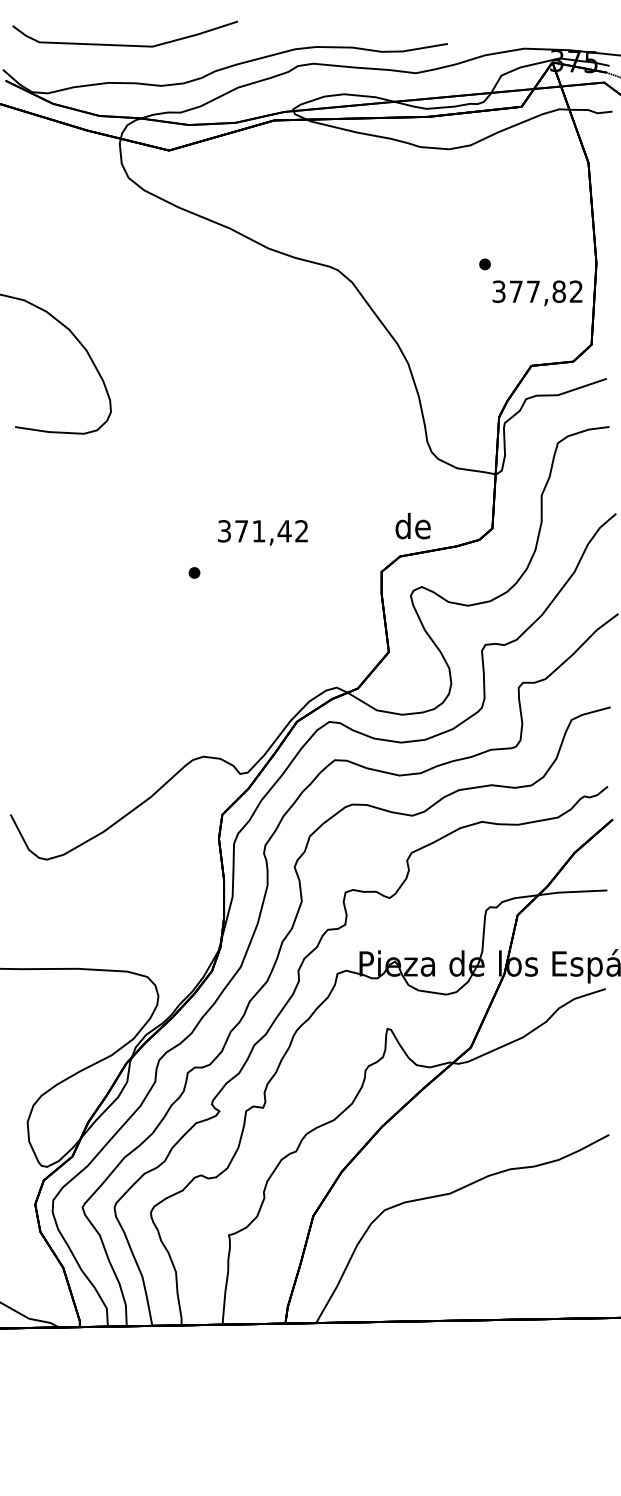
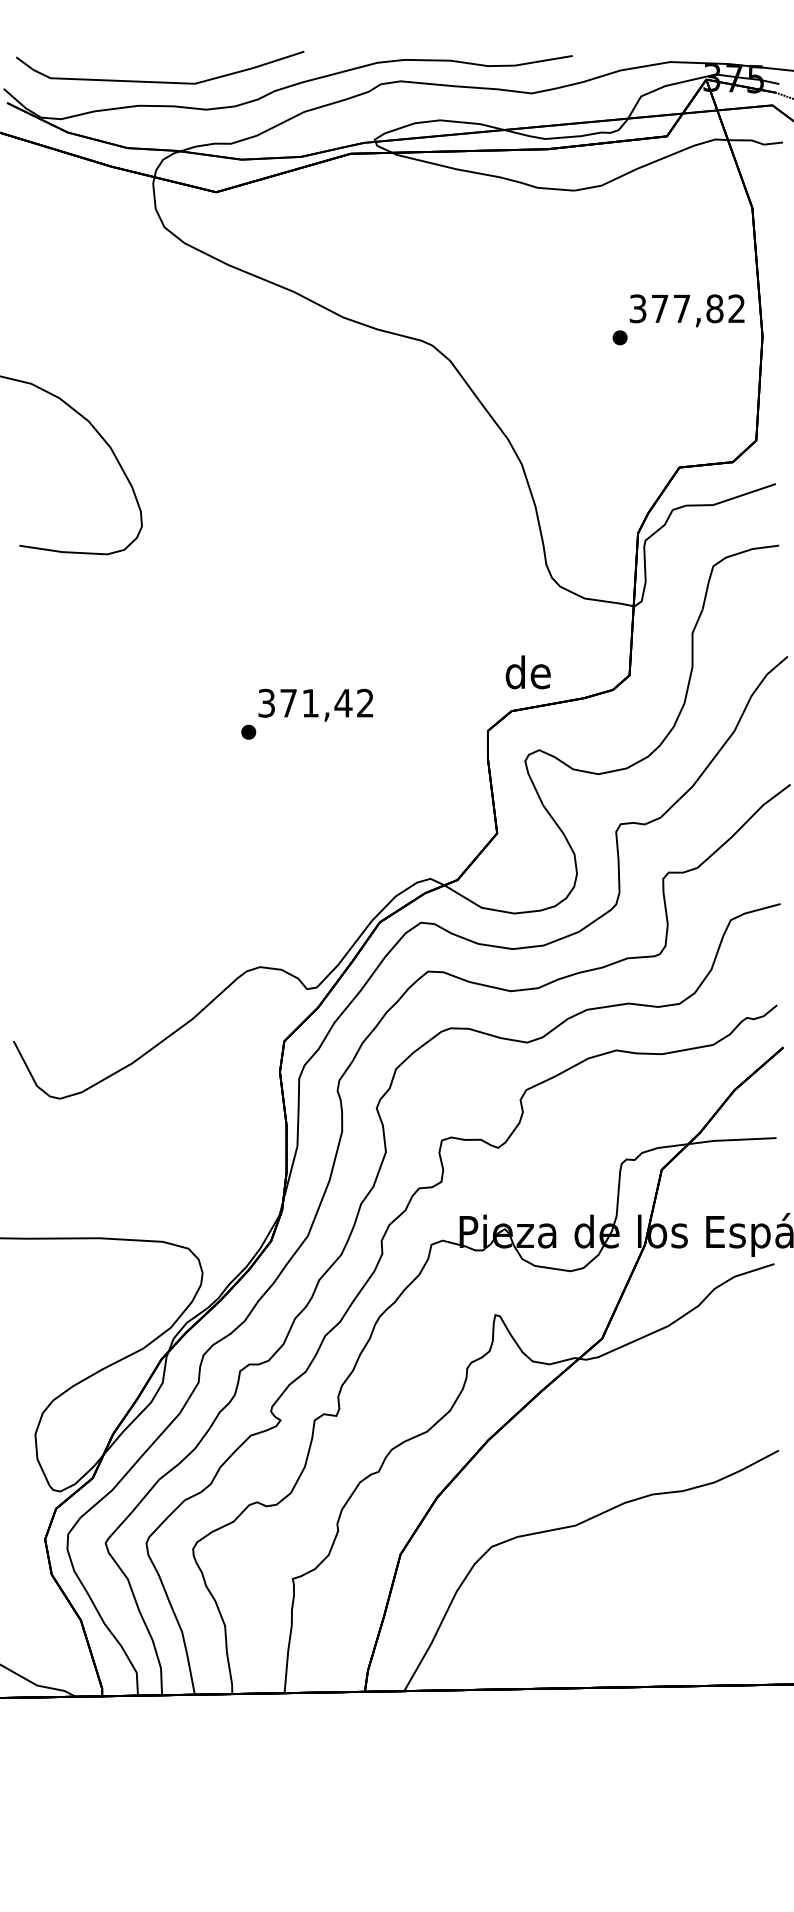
curve: (124, 44) -> (159, 81), moved
text: (537, 293) -> (687, 311), moved
text: (262, 532) -> (315, 704), moved

